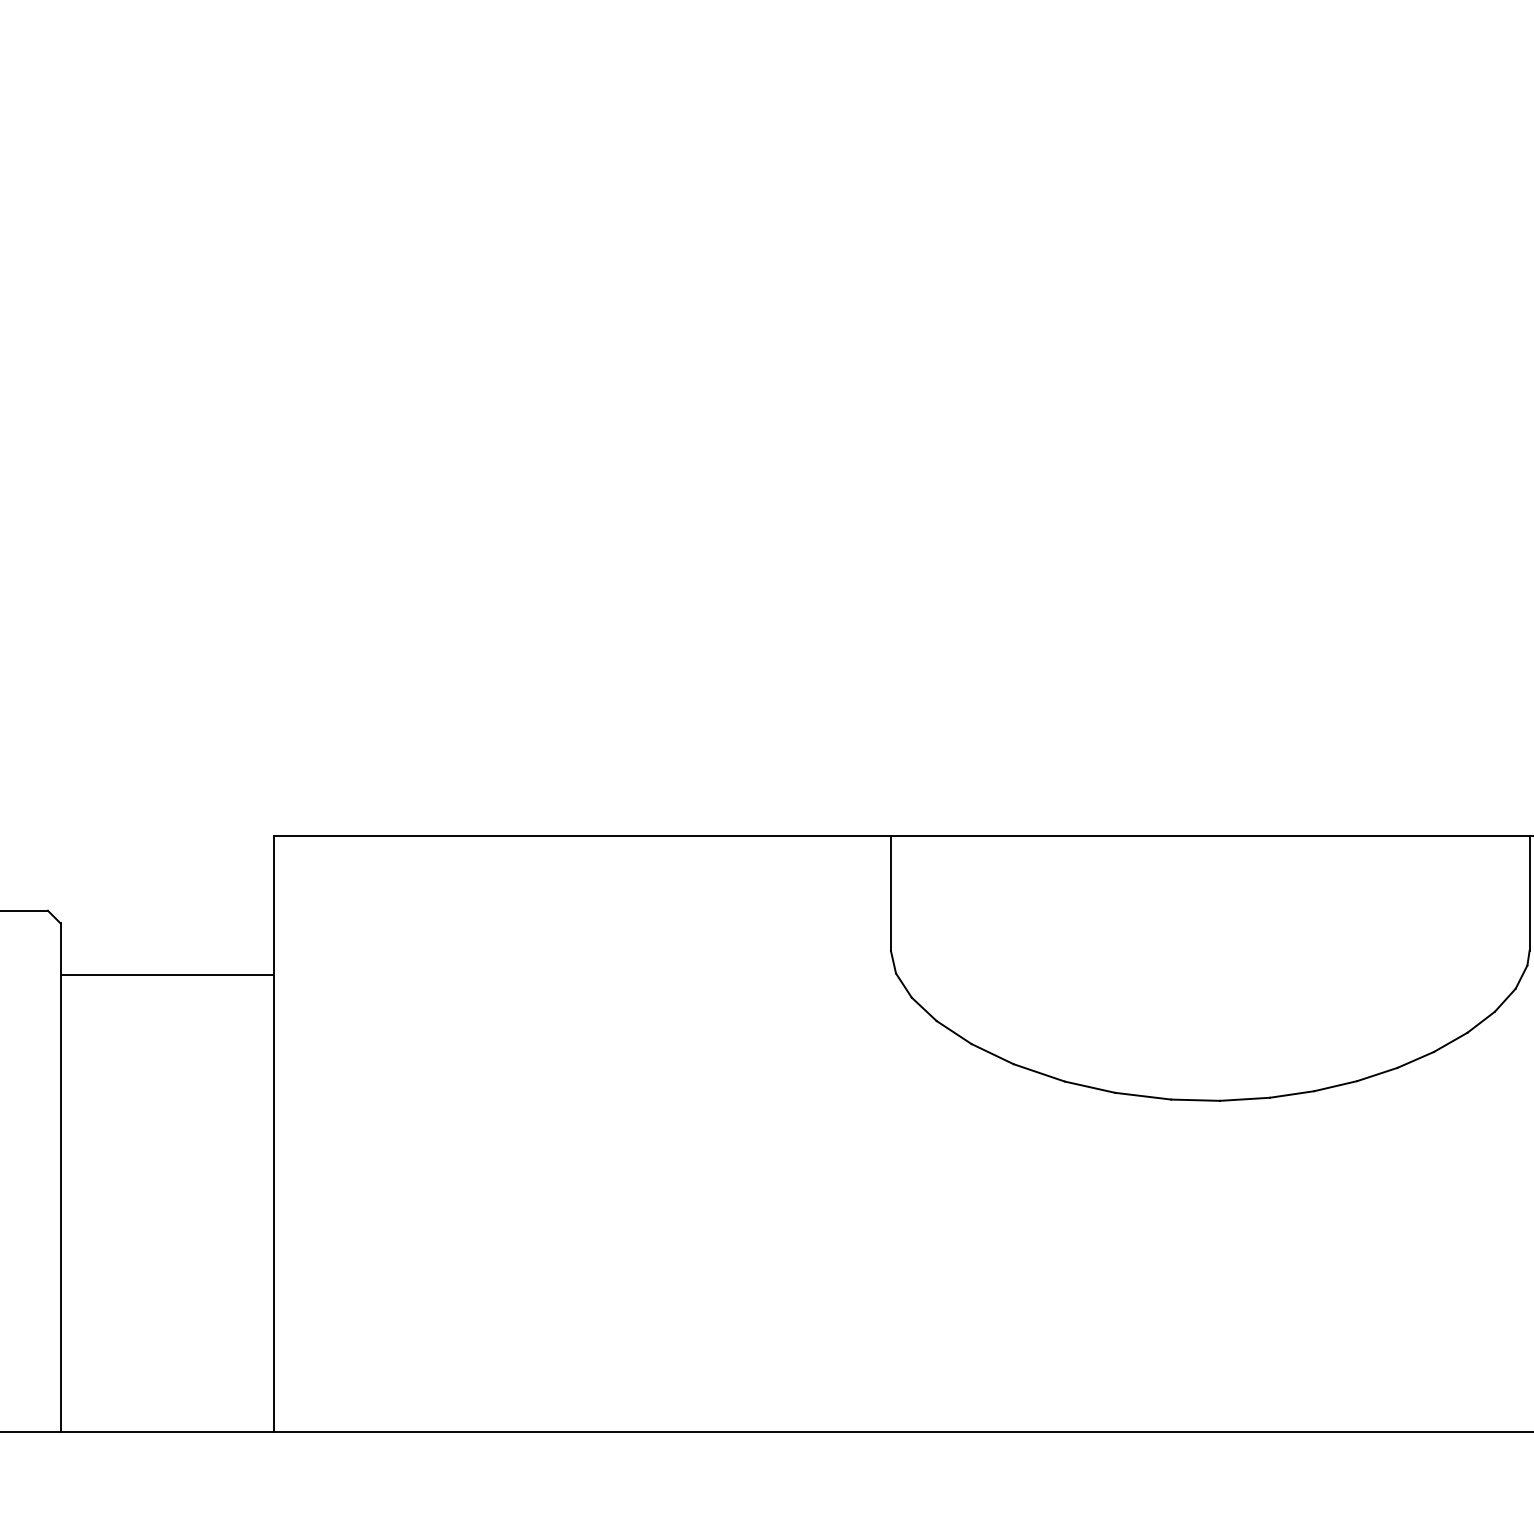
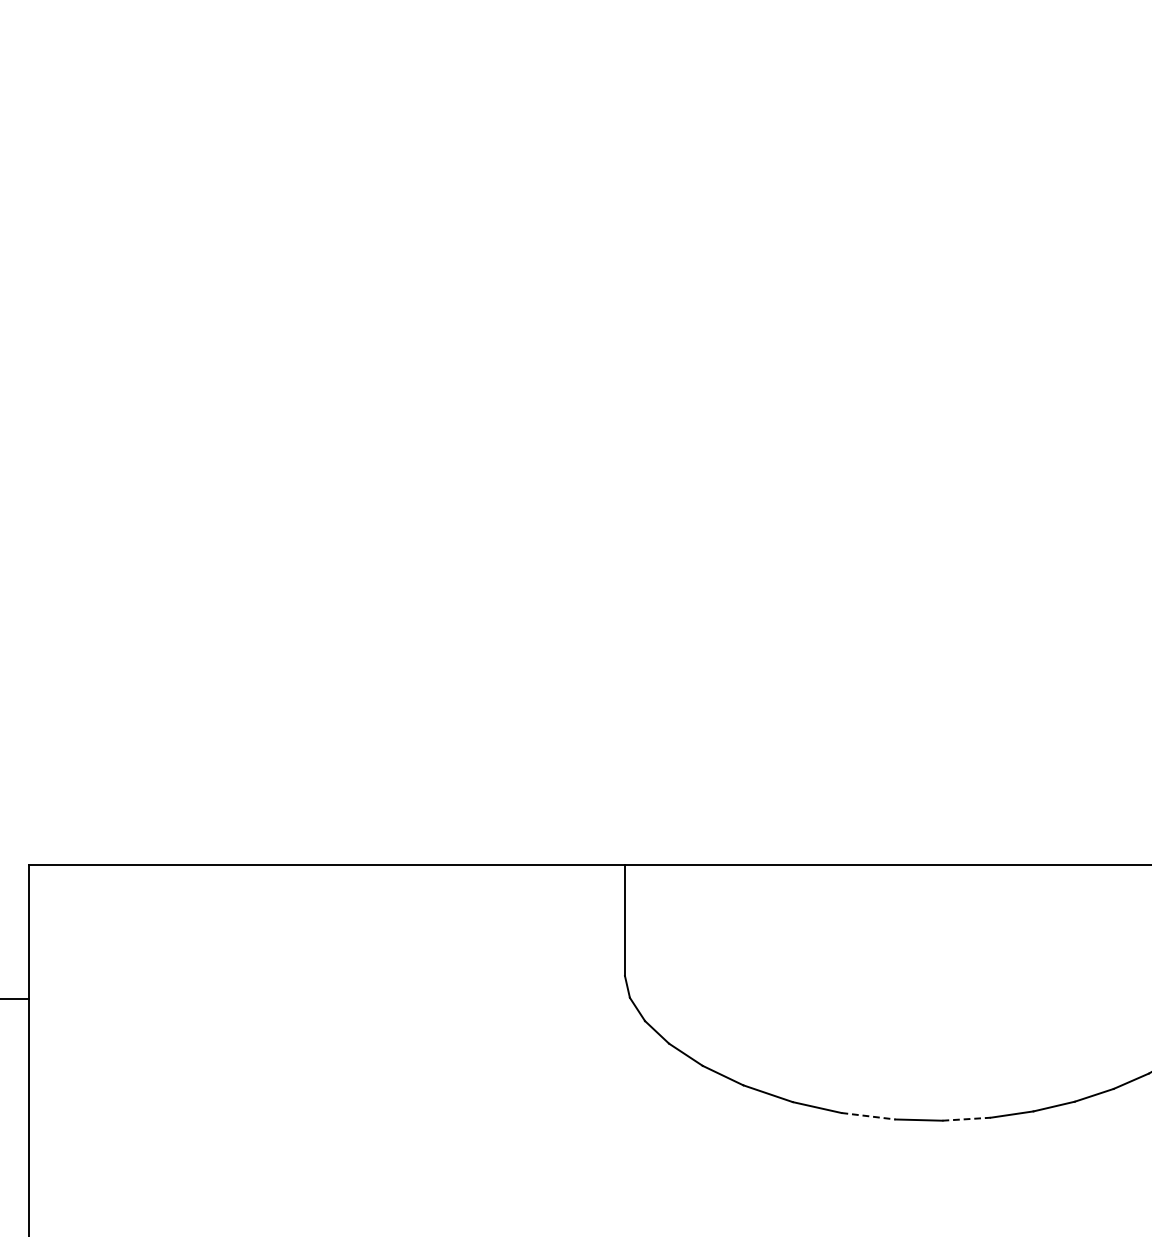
line: (1143, 1096) -> (868, 1116), solid -> dashed
line: (1245, 1099) -> (967, 1119), solid -> dashed

